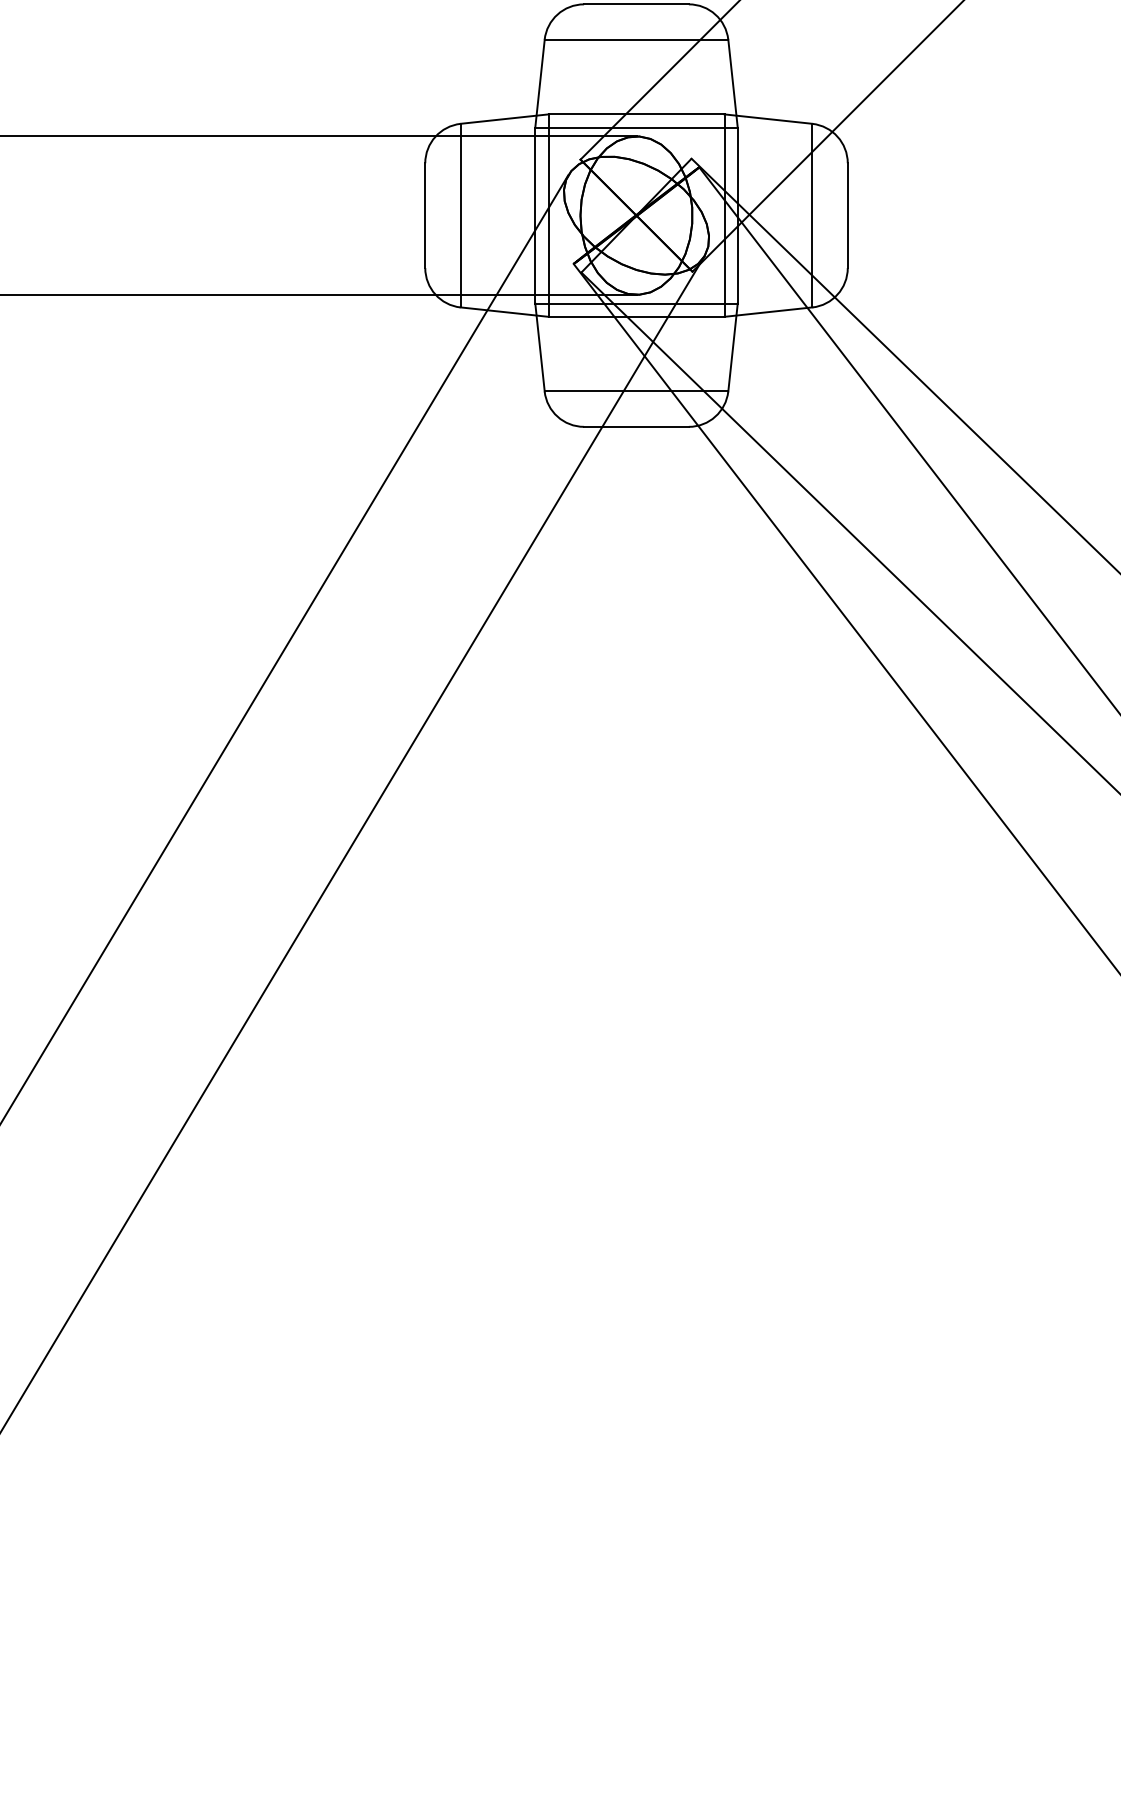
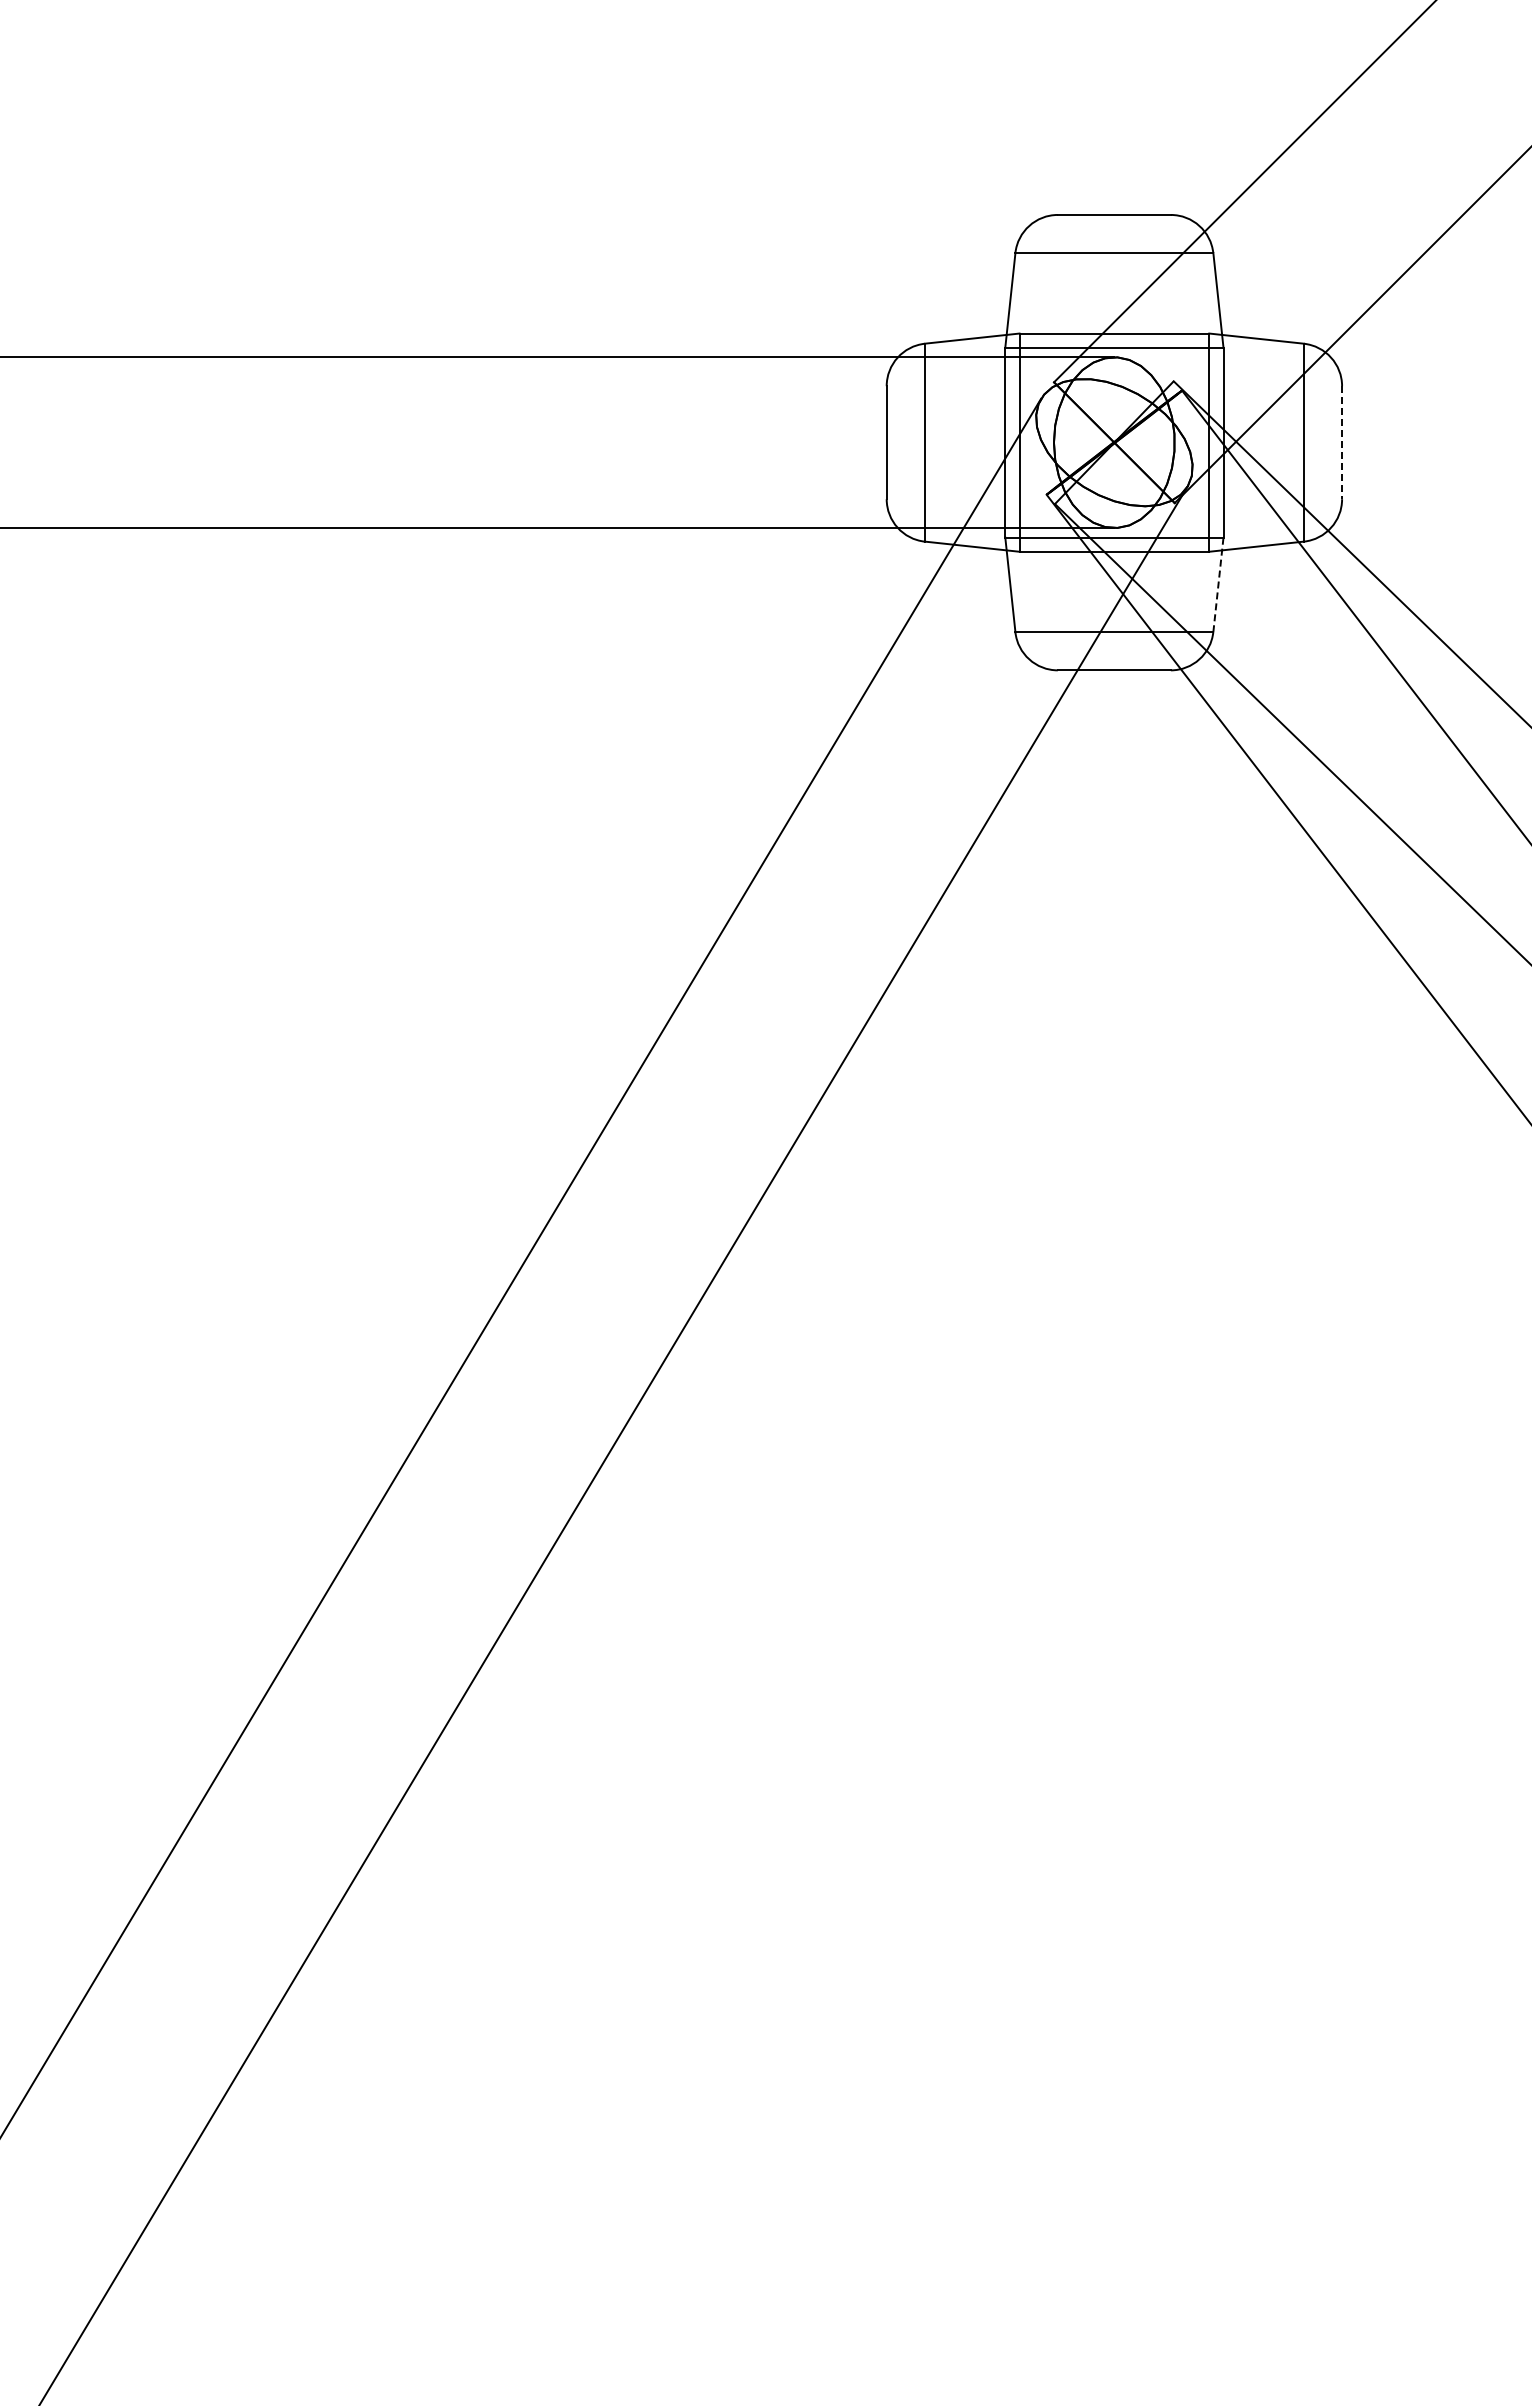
line: (848, 216) -> (1342, 443), solid -> dashed
line: (733, 347) -> (1218, 584), solid -> dashed

